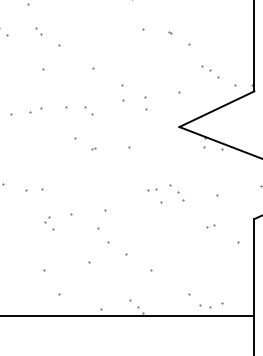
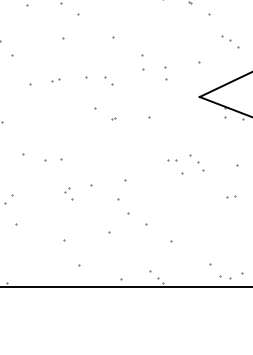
part: (35, 110) -> (55, 80), size x0.62

